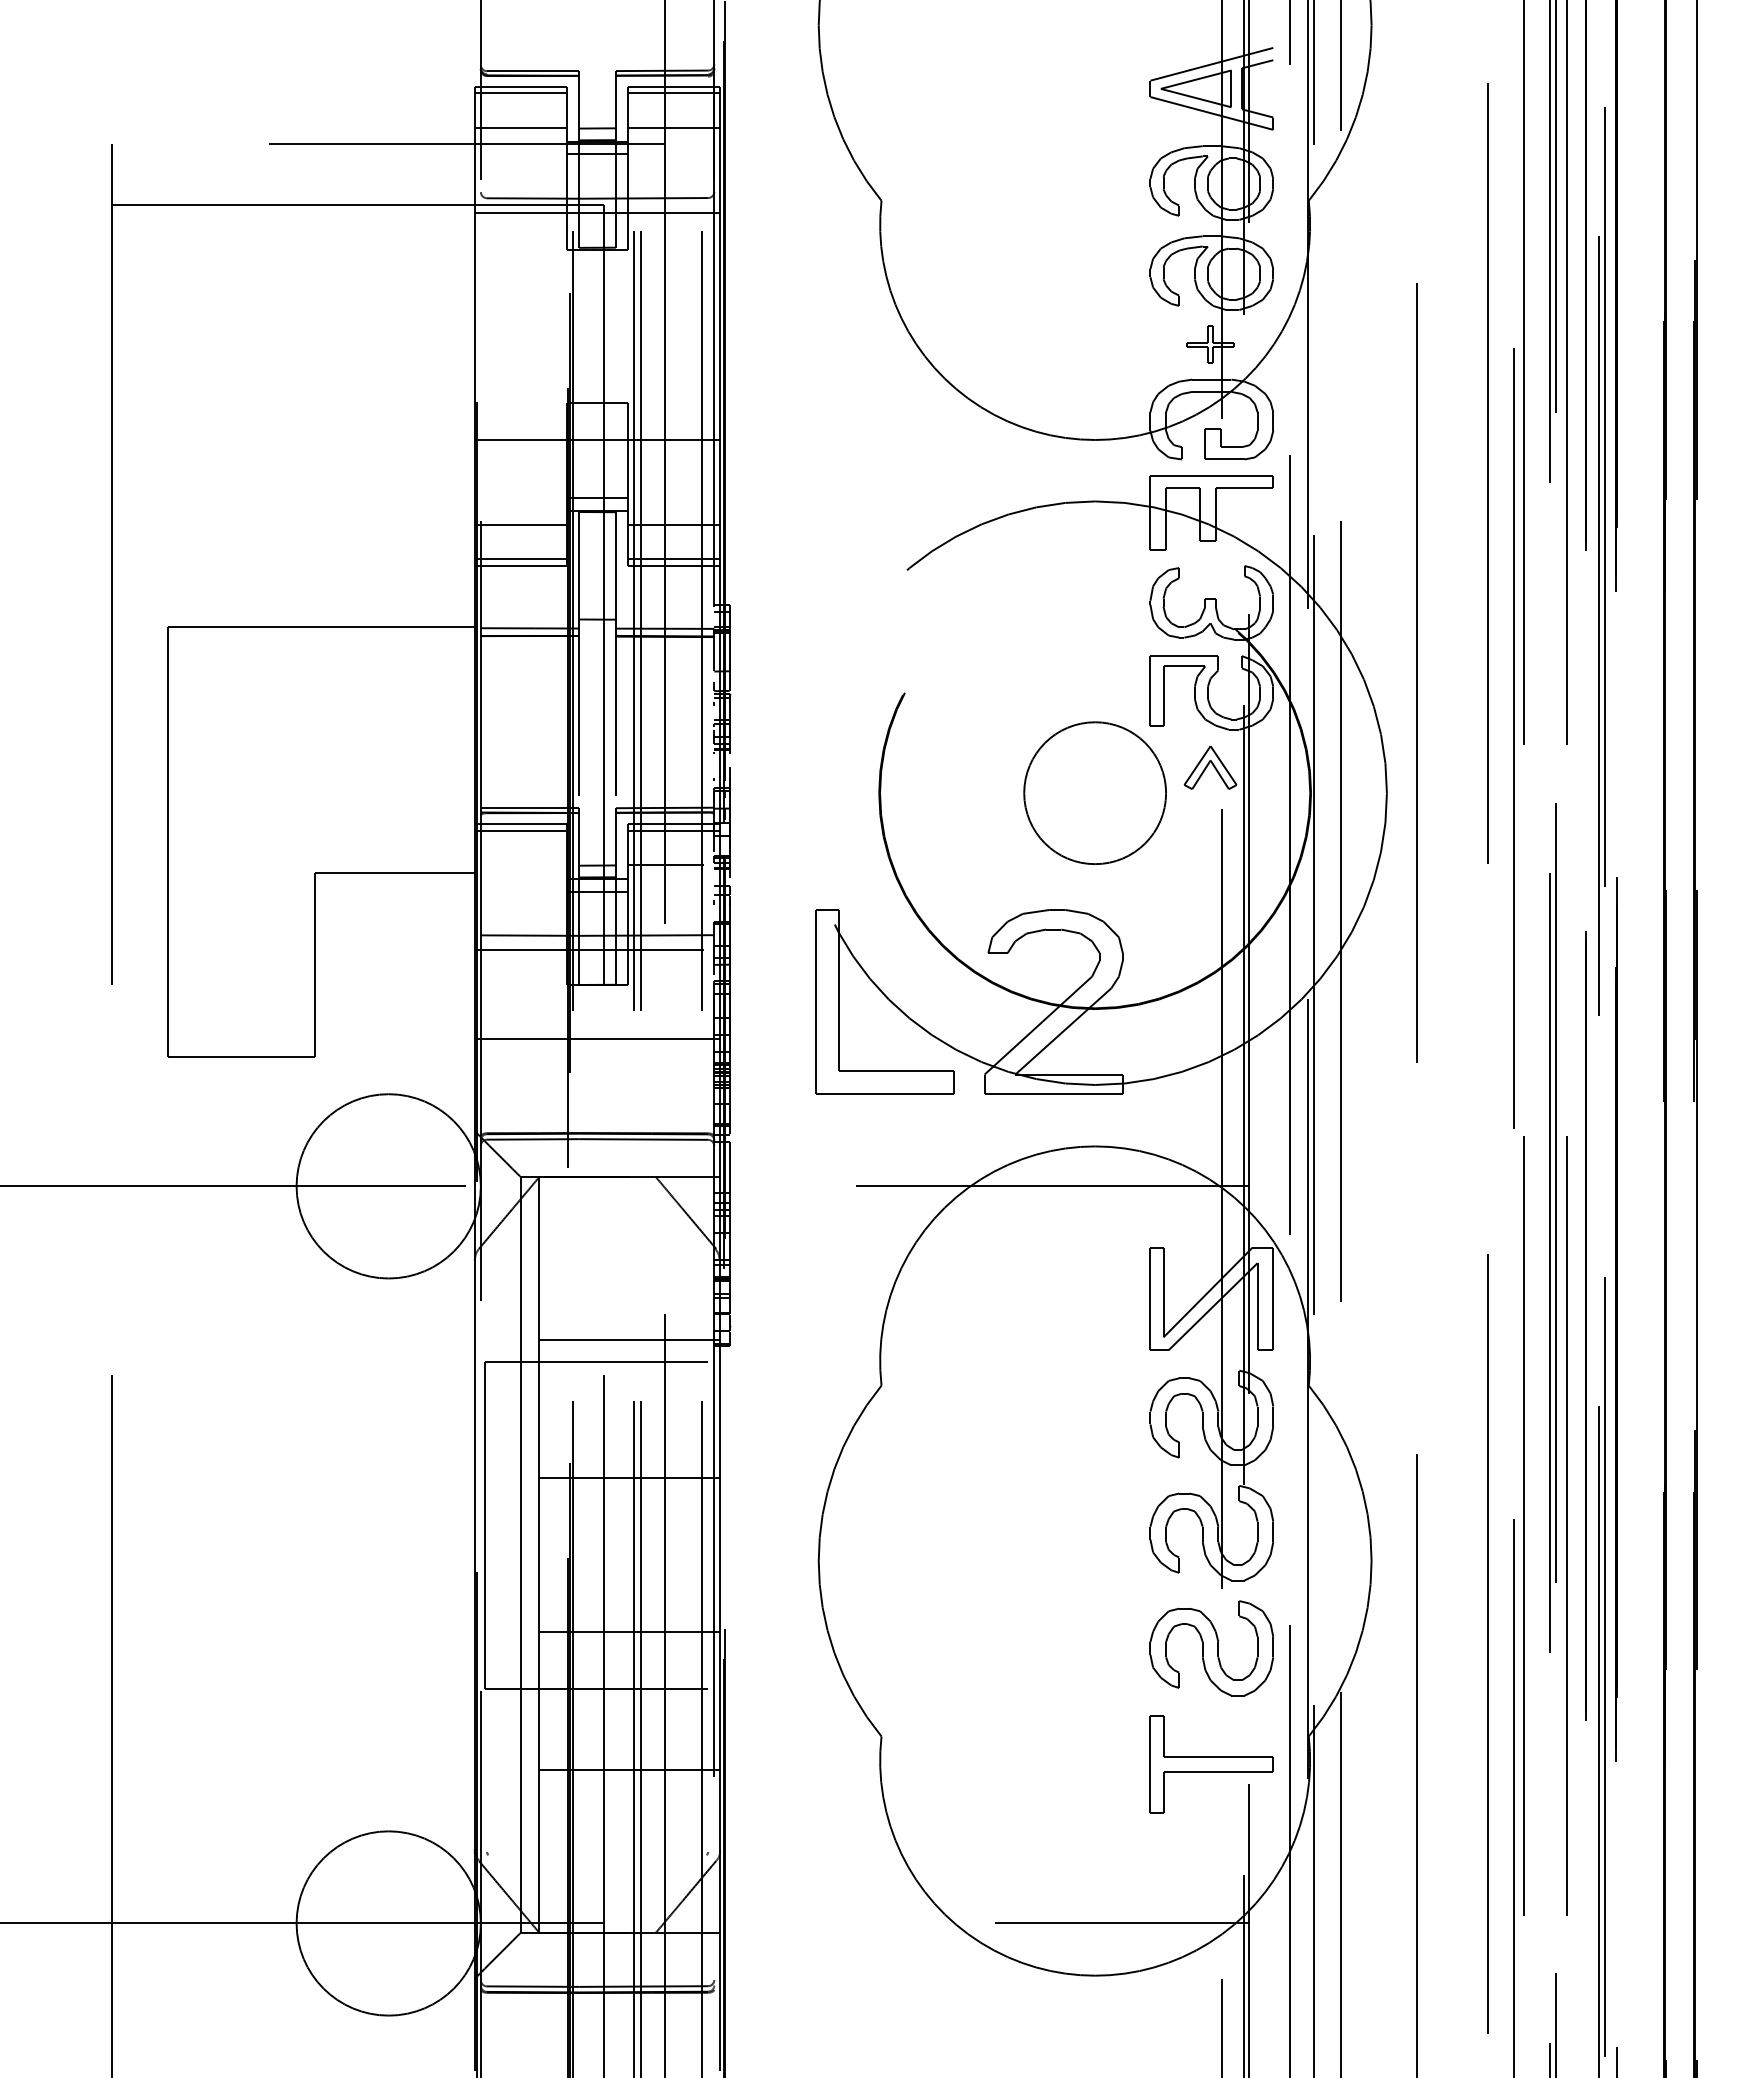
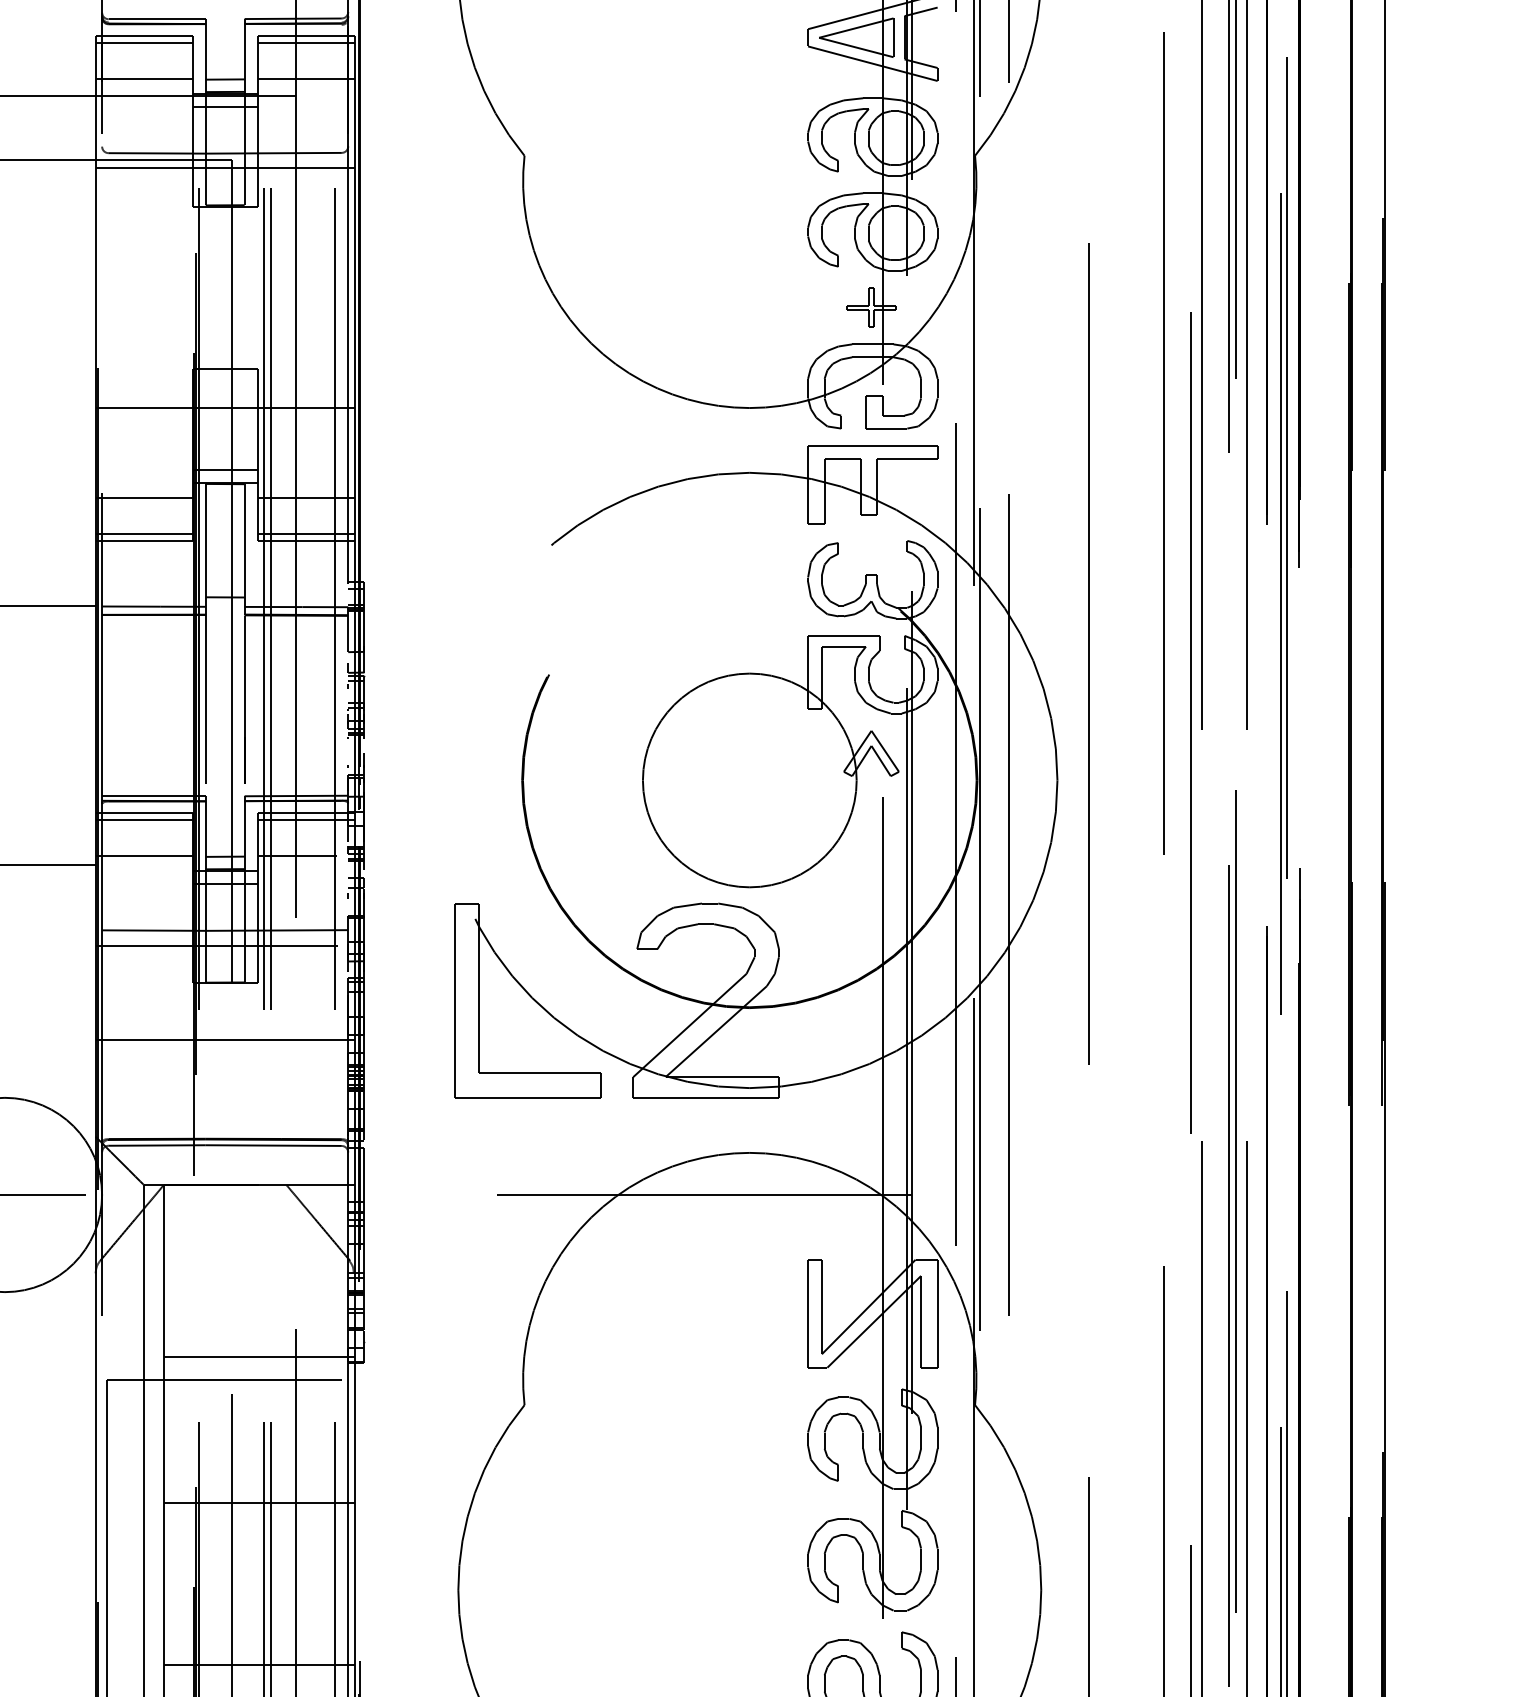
circle: (1094, 792) -> (749, 779), size x1.43
line: (520, 864) -> (143, 855), added

